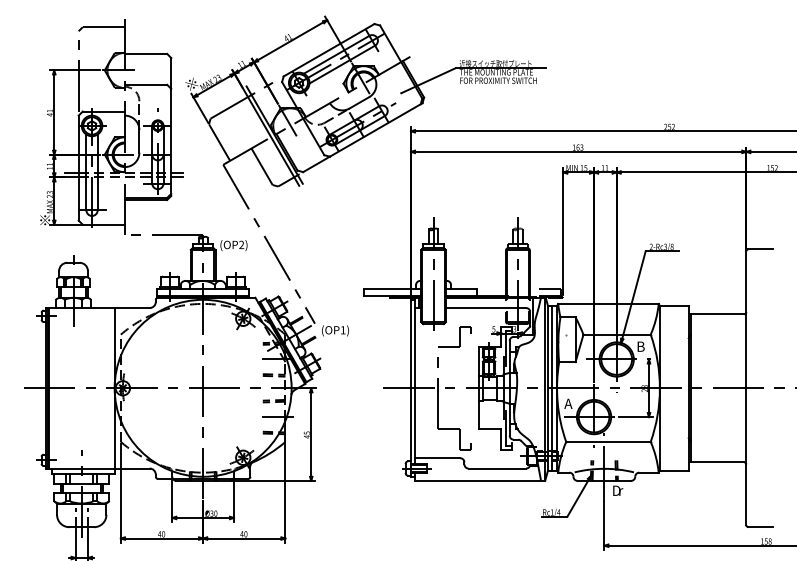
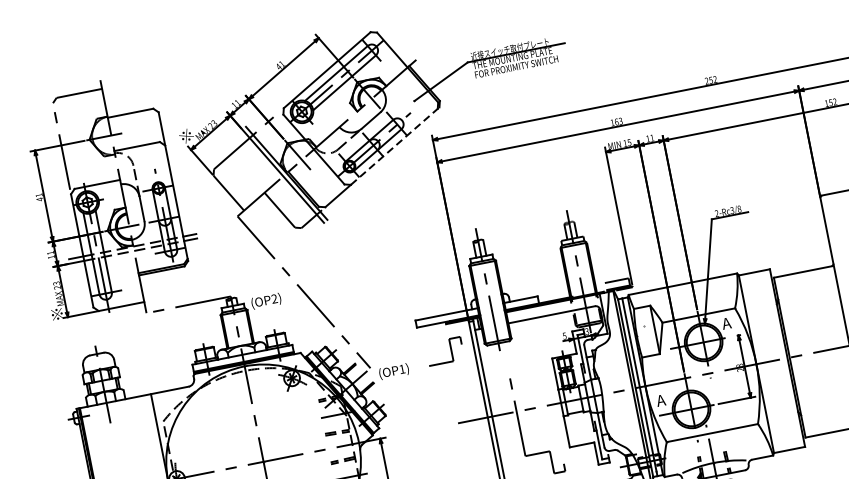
line: (376, 129) -> (395, 145), solid -> dashed
part: (454, 336) -> (445, 351), moved
text: (640, 346) -> (726, 323), B -> A

